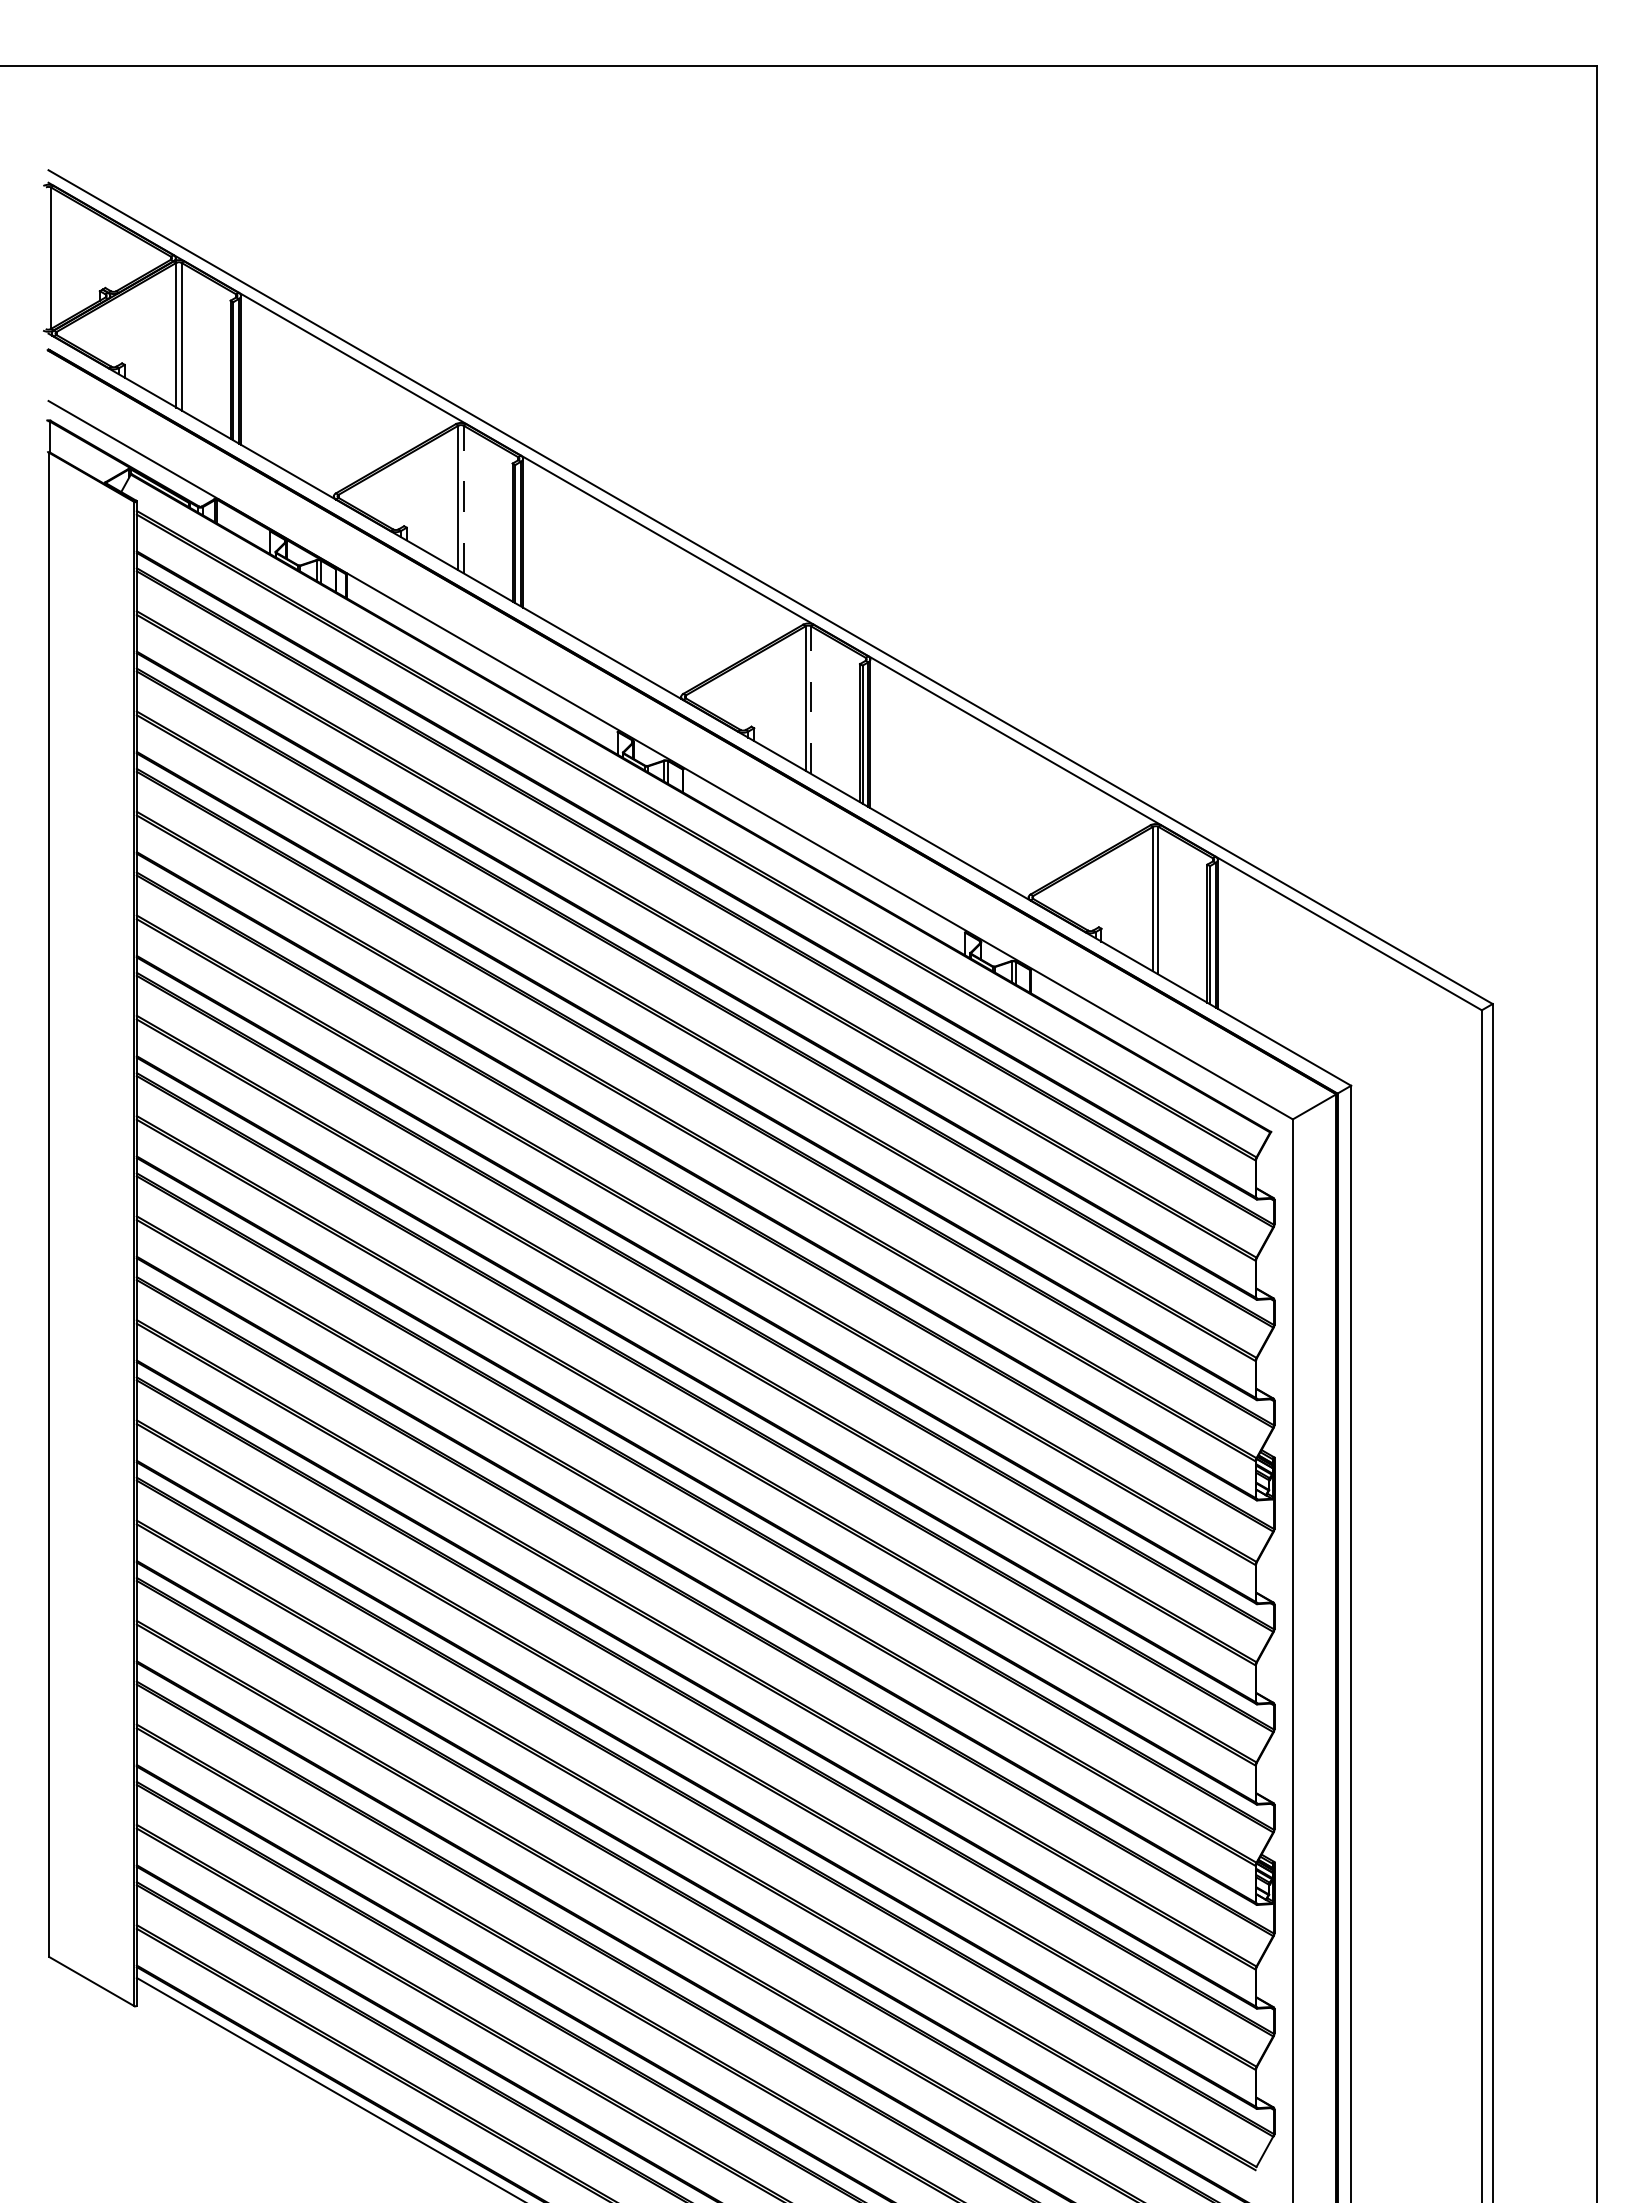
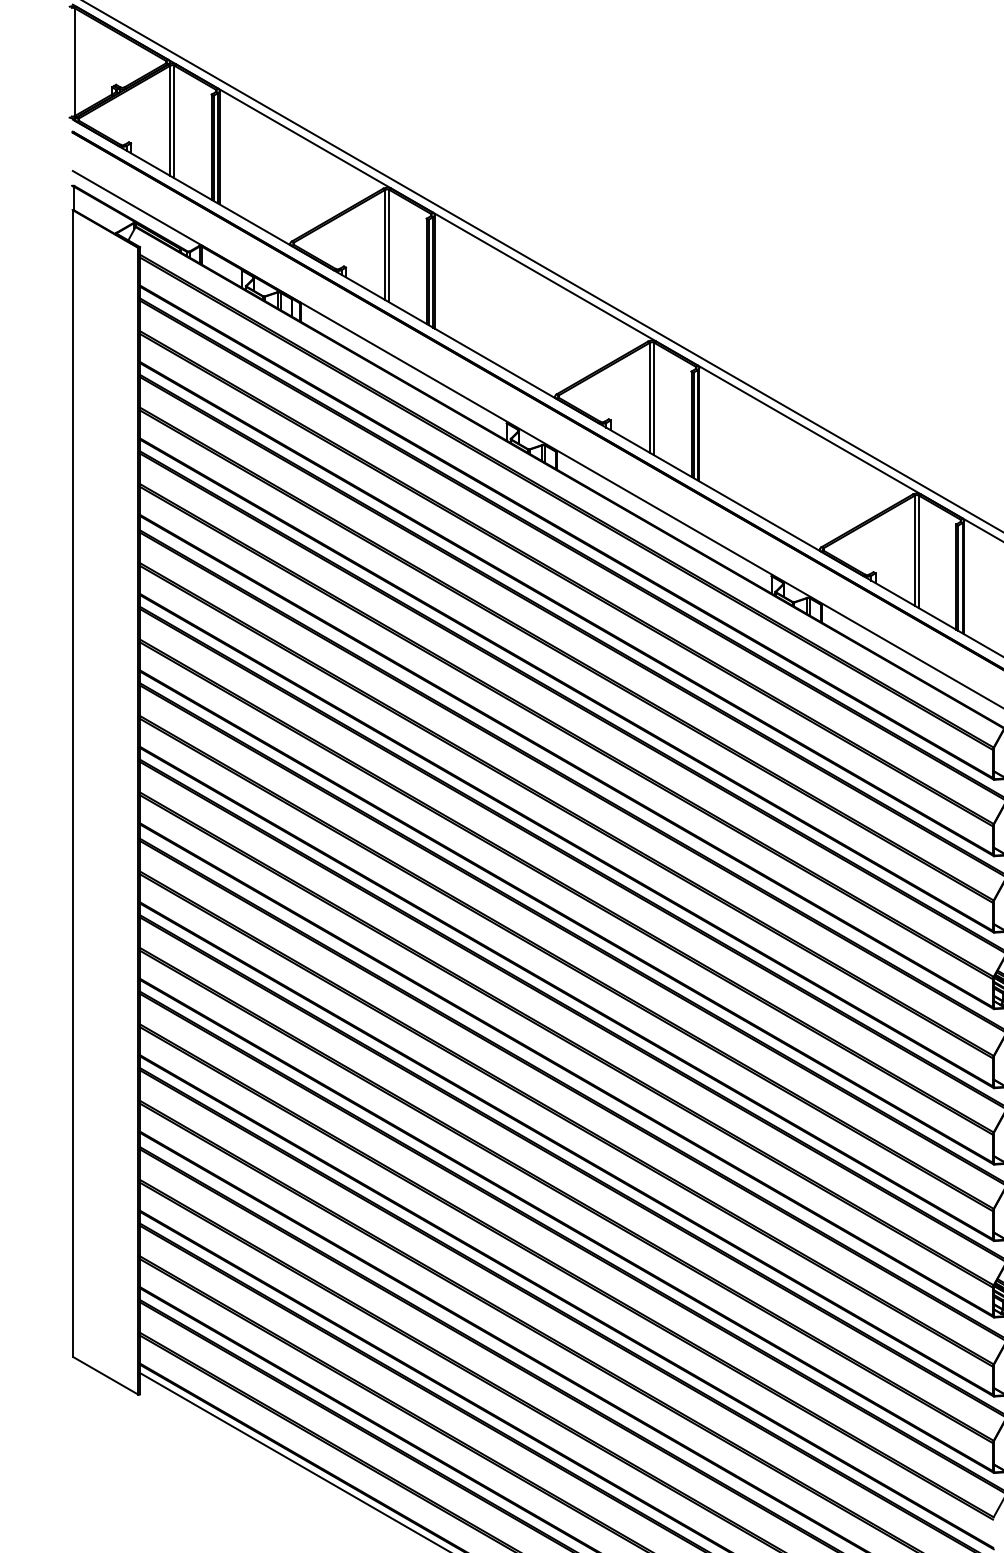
line: (463, 499) -> (389, 246), dashed -> solid
line: (811, 700) -> (654, 399), dashed -> solid

